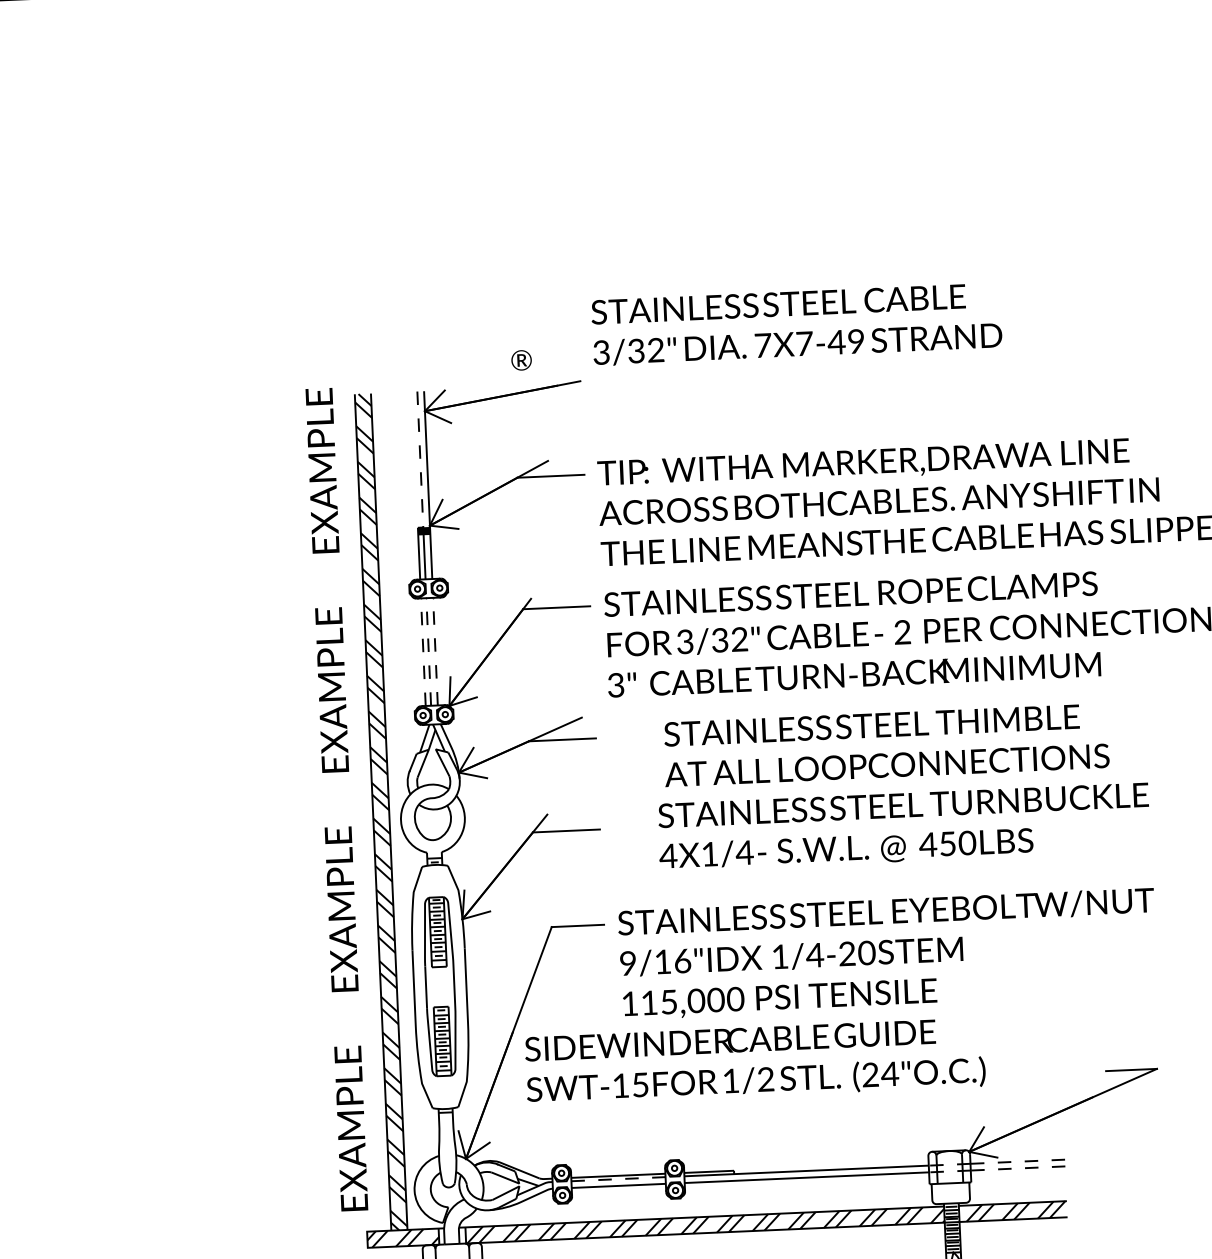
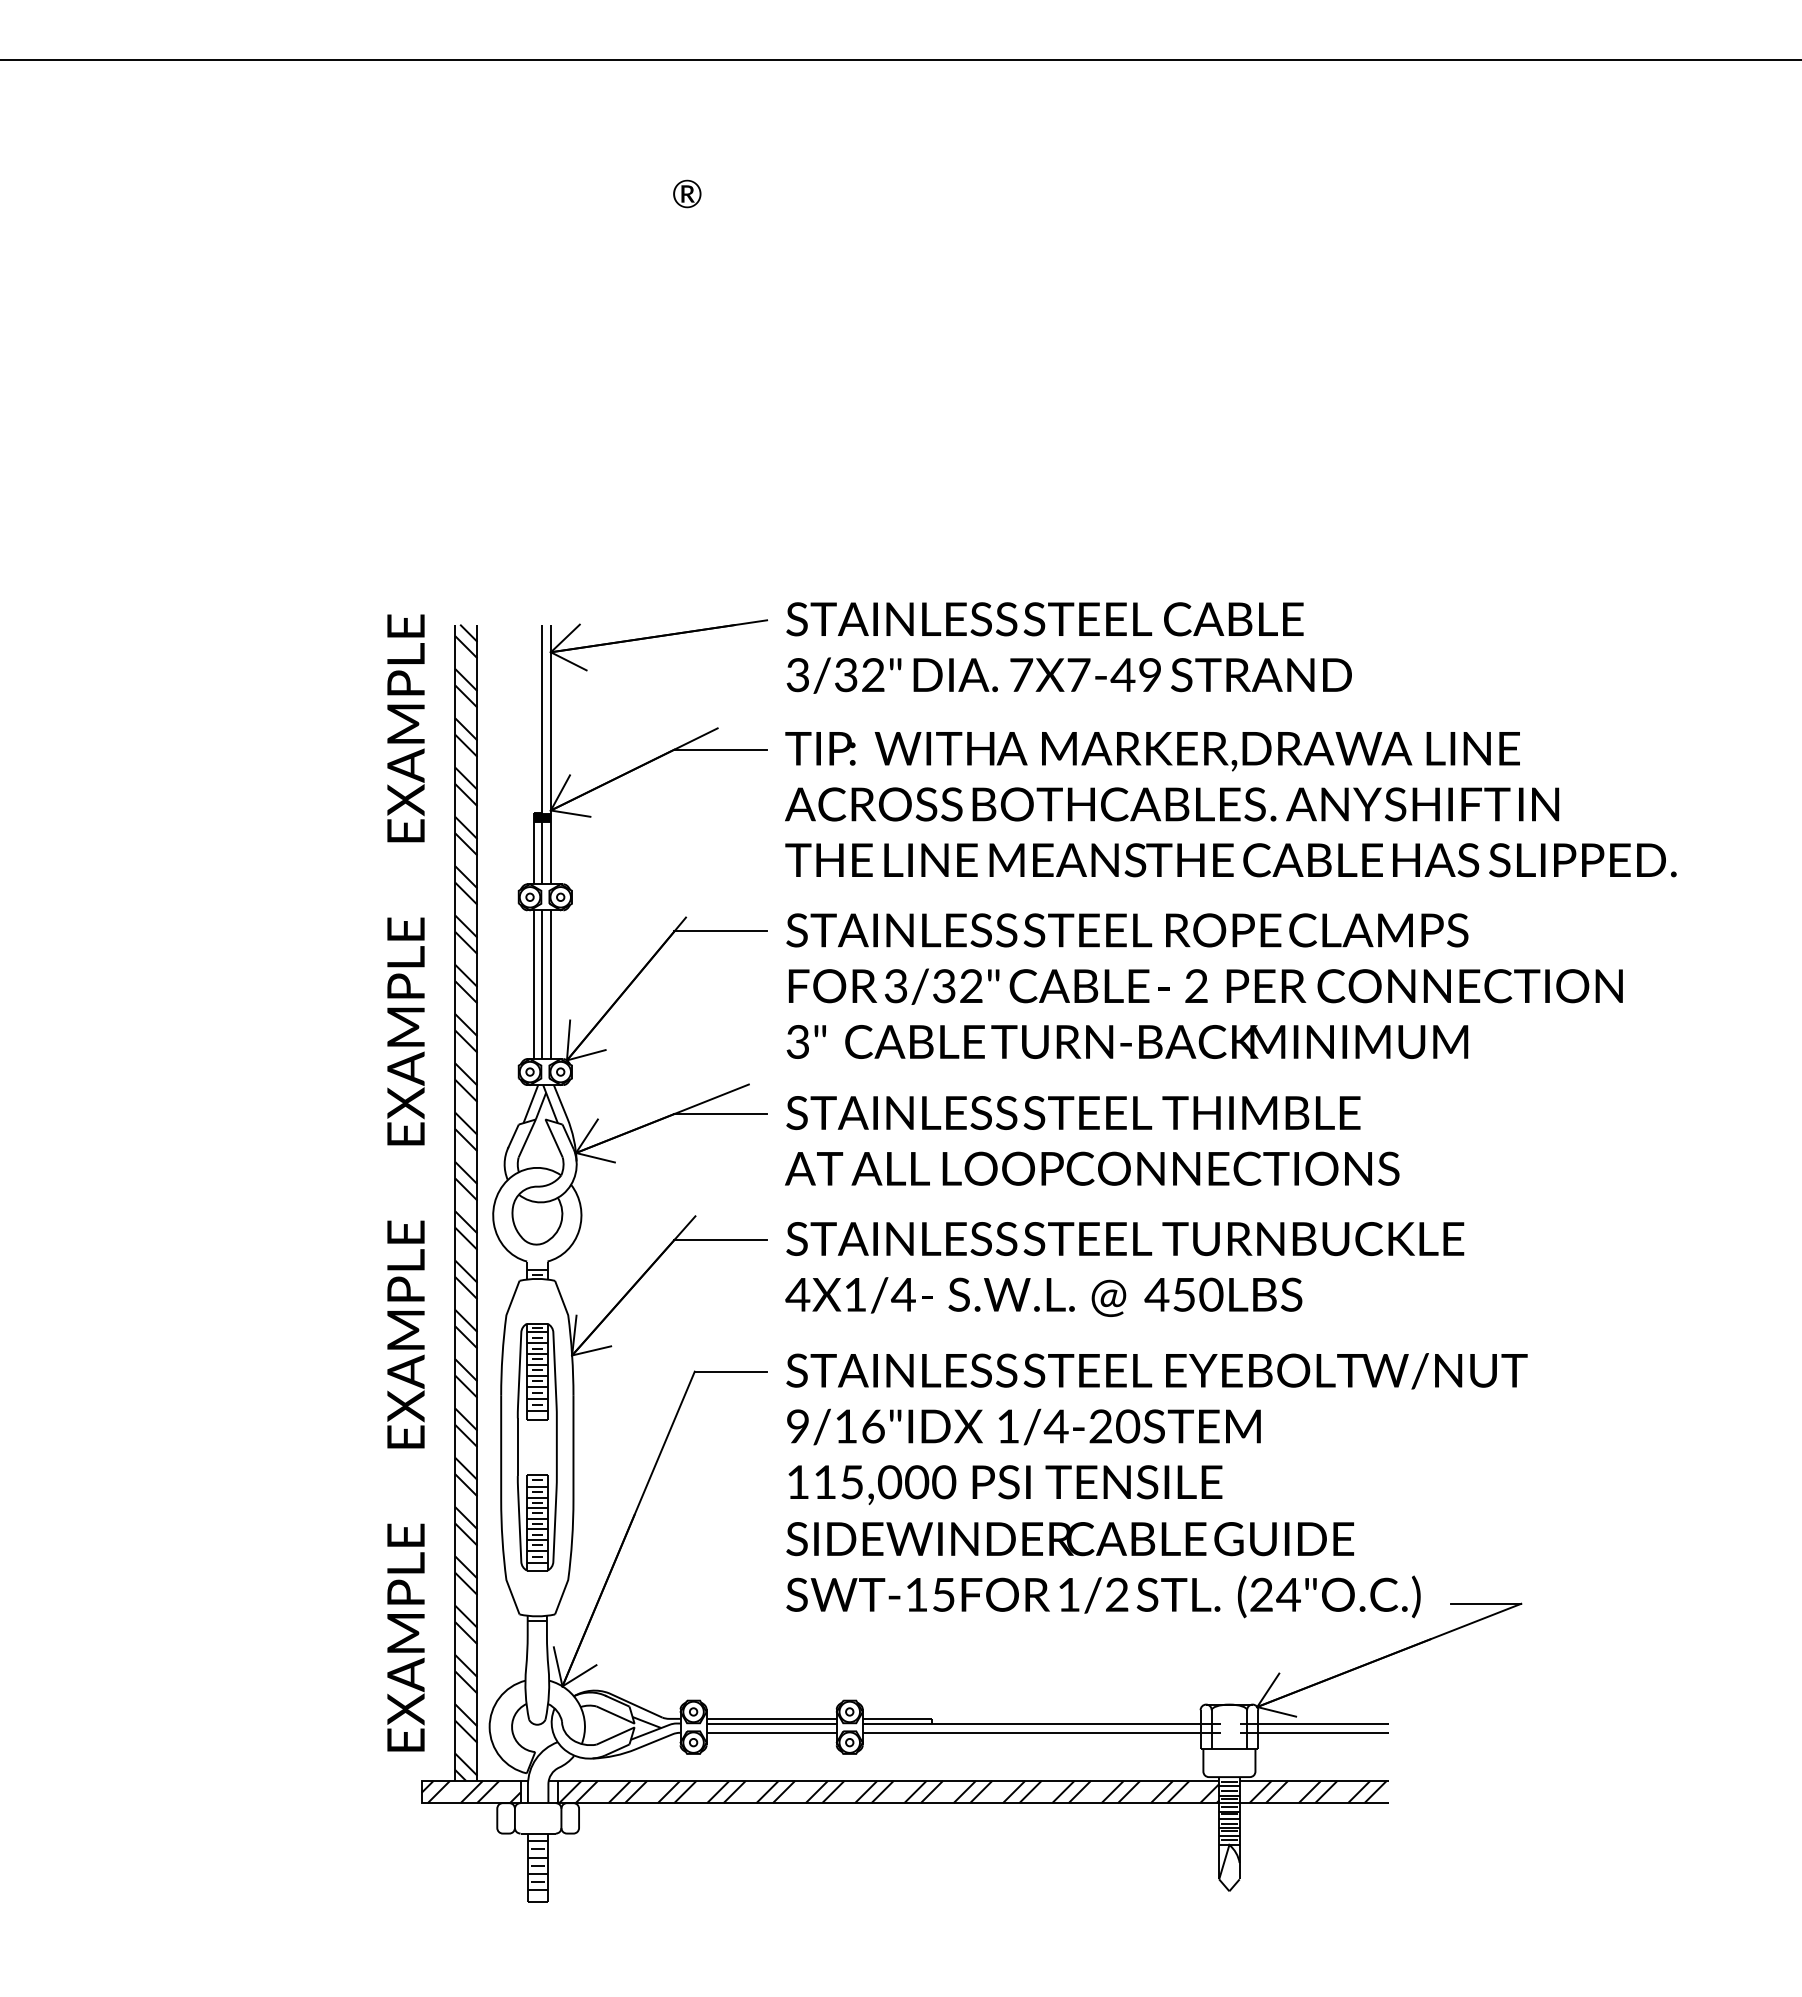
text: (796, 324) -> (1068, 647), moved
text: (521, 360) -> (687, 193), moved
line: (420, 460) -> (541, 719), dashed -> solid
line: (428, 651) -> (541, 984), dashed -> solid
line: (435, 651) -> (550, 984), dashed -> solid
line: (423, 652) -> (534, 984), dashed -> solid
text: (886, 744) -> (1092, 1140), moved
text: (903, 827) -> (1124, 1269), moved
text: (755, 1062) -> (1103, 1570), moved
line: (1017, 1161) -> (1323, 1723), dashed -> solid
line: (1017, 1168) -> (1323, 1732), dashed -> solid
line: (619, 1179) -> (772, 1723), dashed -> solid

